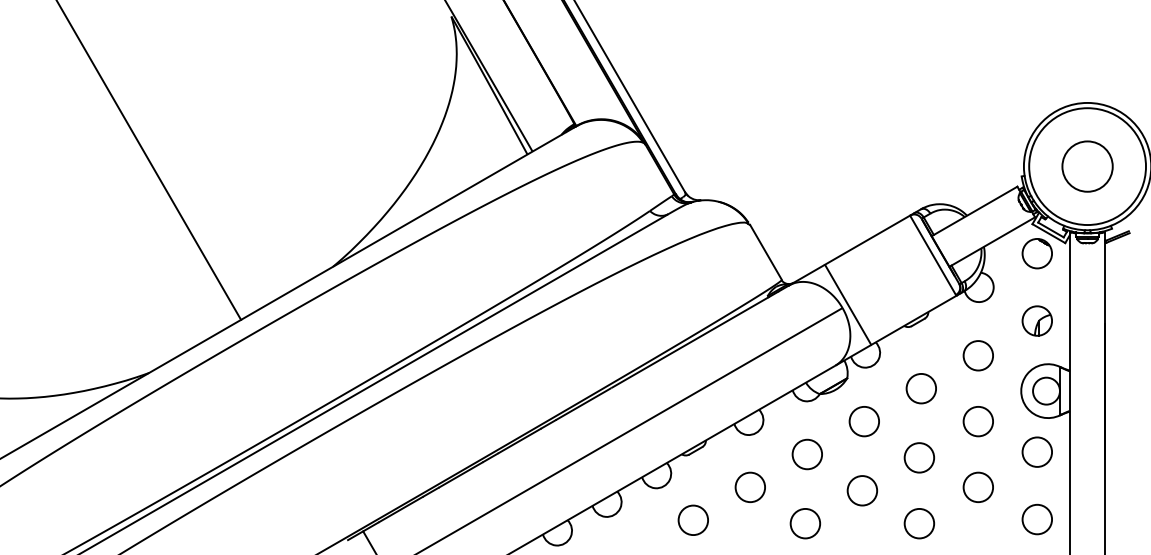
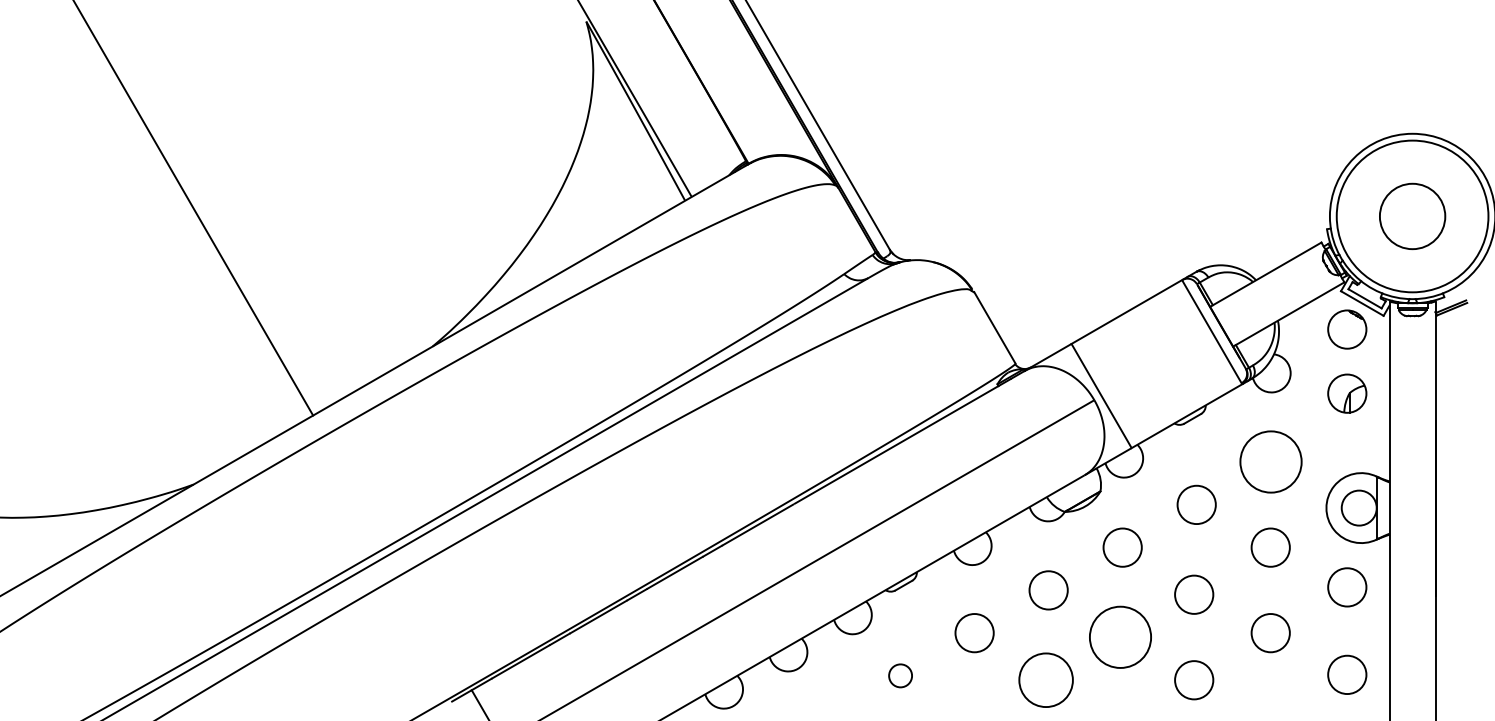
part: (1036, 320) -> (1346, 392), moved
circle: (977, 355) -> (1269, 461), size x1.6
circle: (861, 490) -> (1118, 637), size x1.6
circle: (693, 520) -> (900, 676), size x0.6
circle: (805, 523) -> (1046, 680), size x1.4

